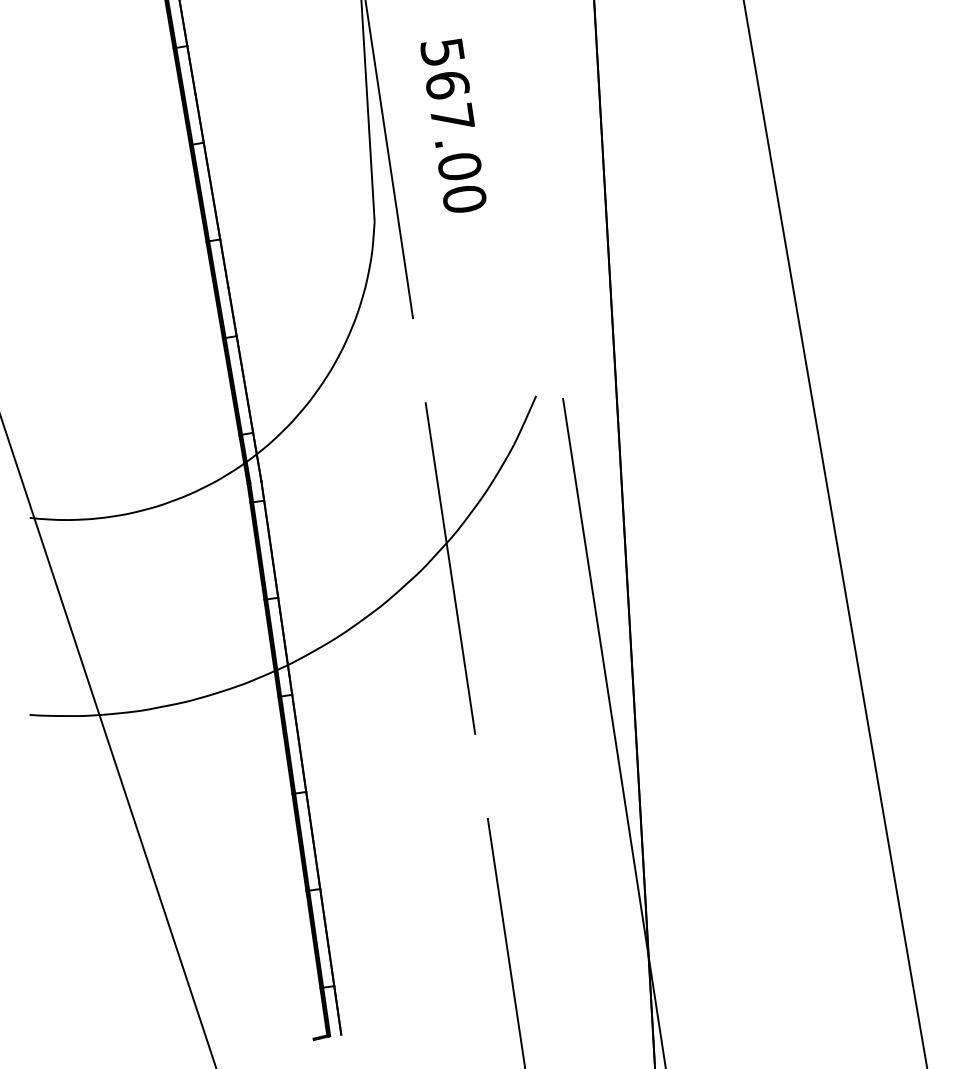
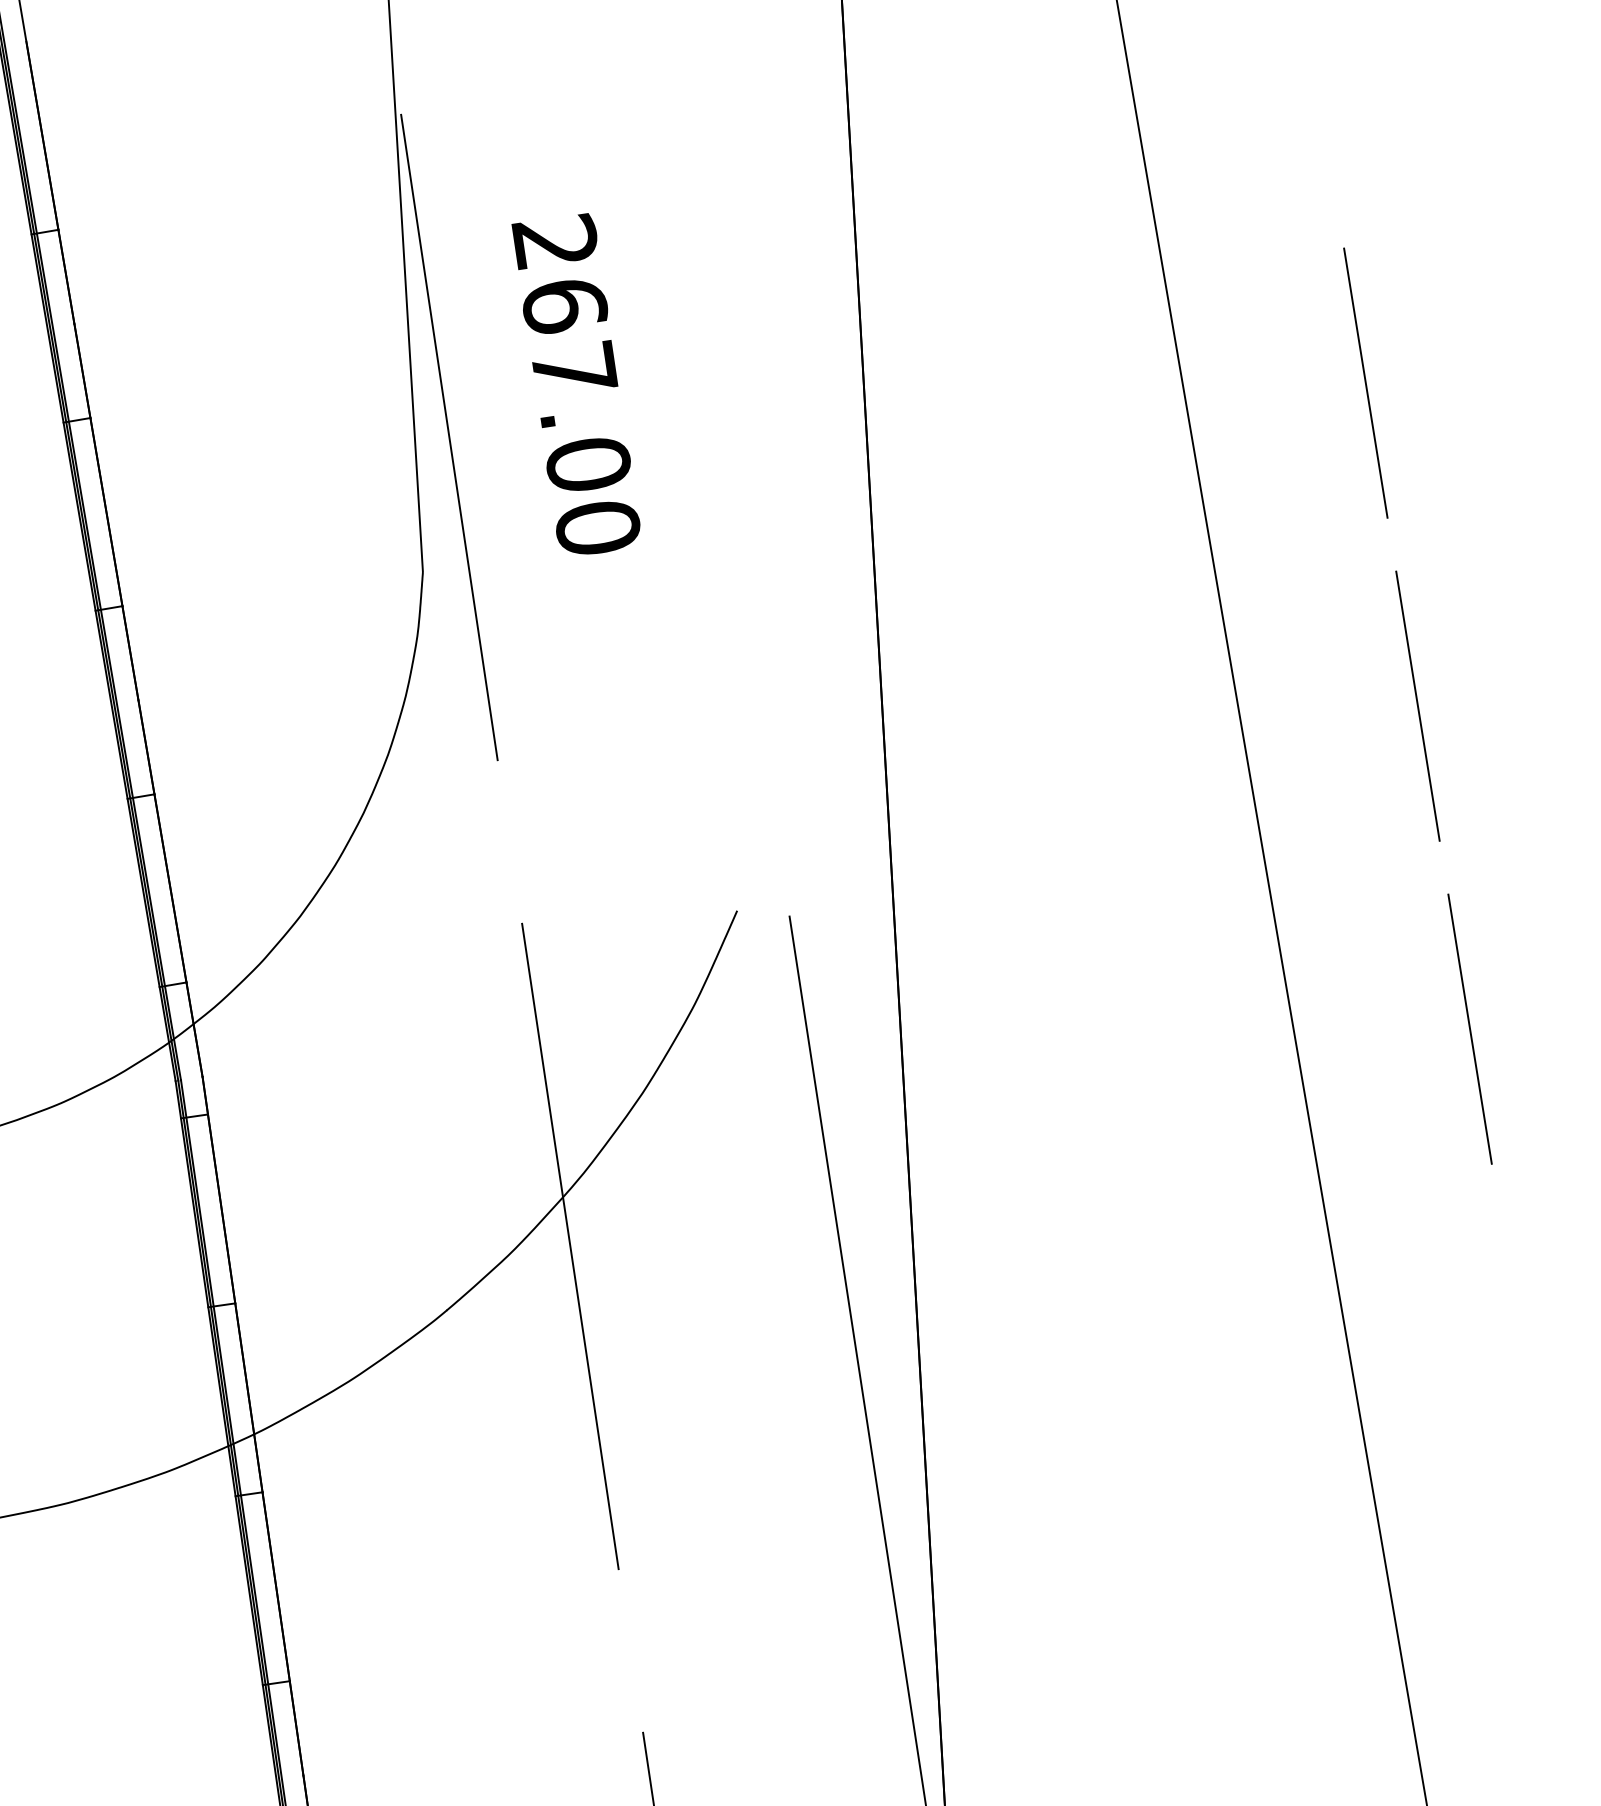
text: (442, 51) -> (554, 240), 567.00 -> 267.00
line: (859, 124) -> (1366, 382), added
line: (885, 290) -> (1416, 705), added
line: (912, 456) -> (1469, 1028), added

